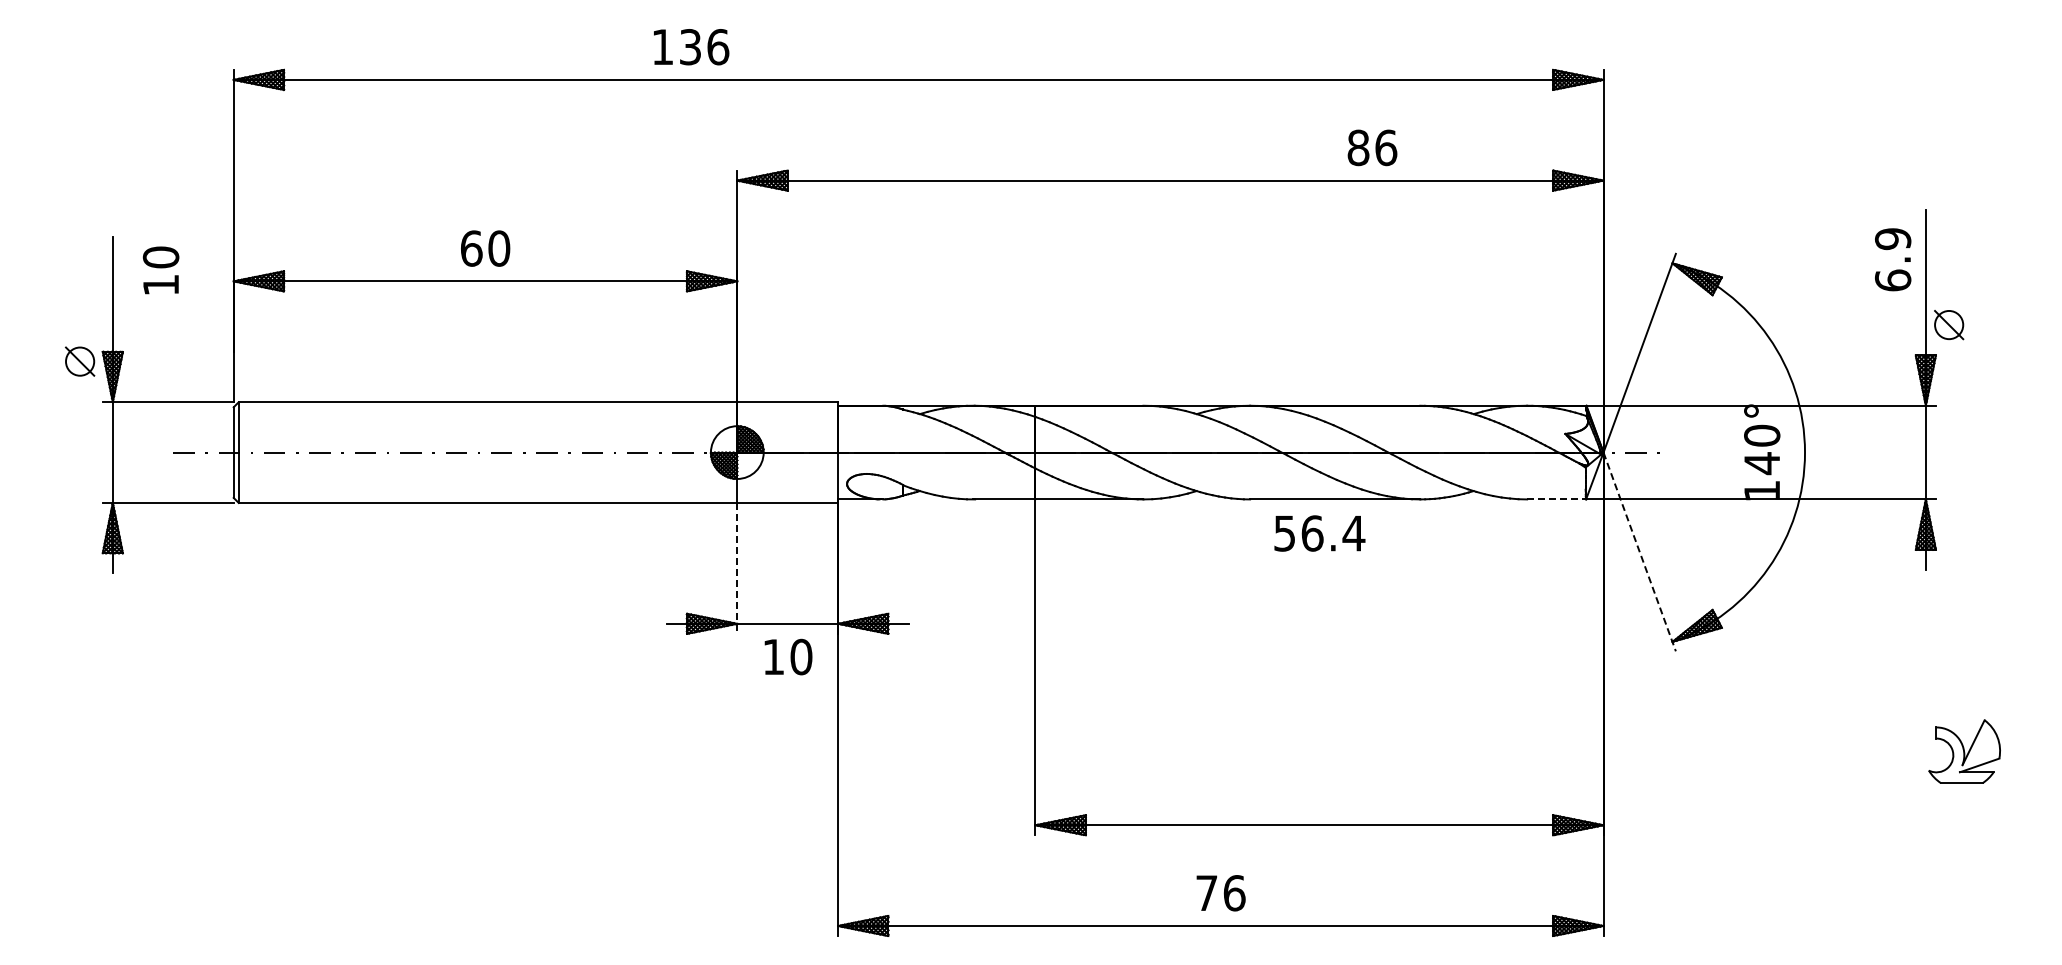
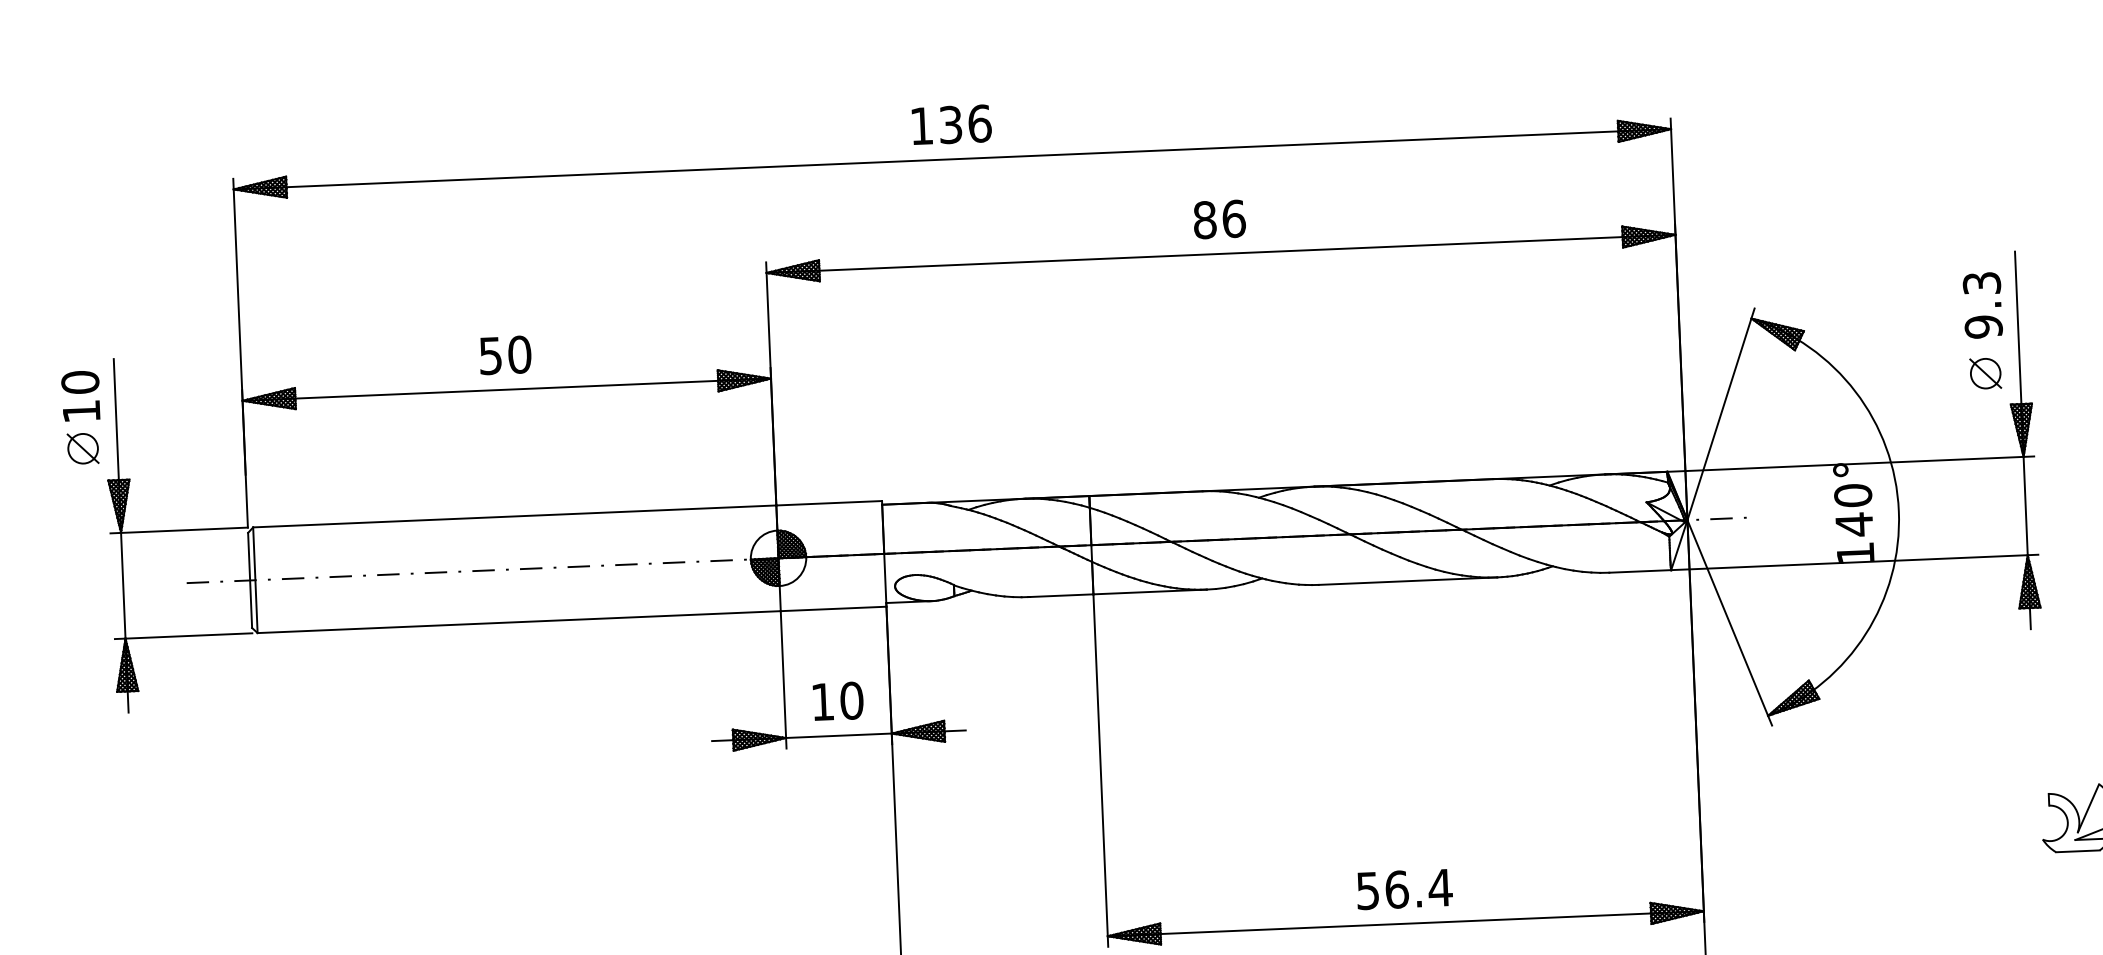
text: (691, 47) -> (951, 125), moved
text: (1372, 147) -> (1219, 219), moved
text: (471, 248) -> (490, 355), 60 -> 50
text: (1893, 259) -> (1983, 304), 6.9 -> 9.3
text: (160, 270) -> (80, 396), moved
part: (1949, 325) -> (1986, 374), moved
part: (79, 361) -> (82, 448), moved
line: (1557, 499) -> (1641, 571), dashed -> solid
text: (1319, 533) -> (1404, 889), moved
line: (1639, 551) -> (1729, 622), dashed -> solid
line: (737, 568) -> (783, 679), dashed -> solid
text: (788, 656) -> (838, 700), moved

